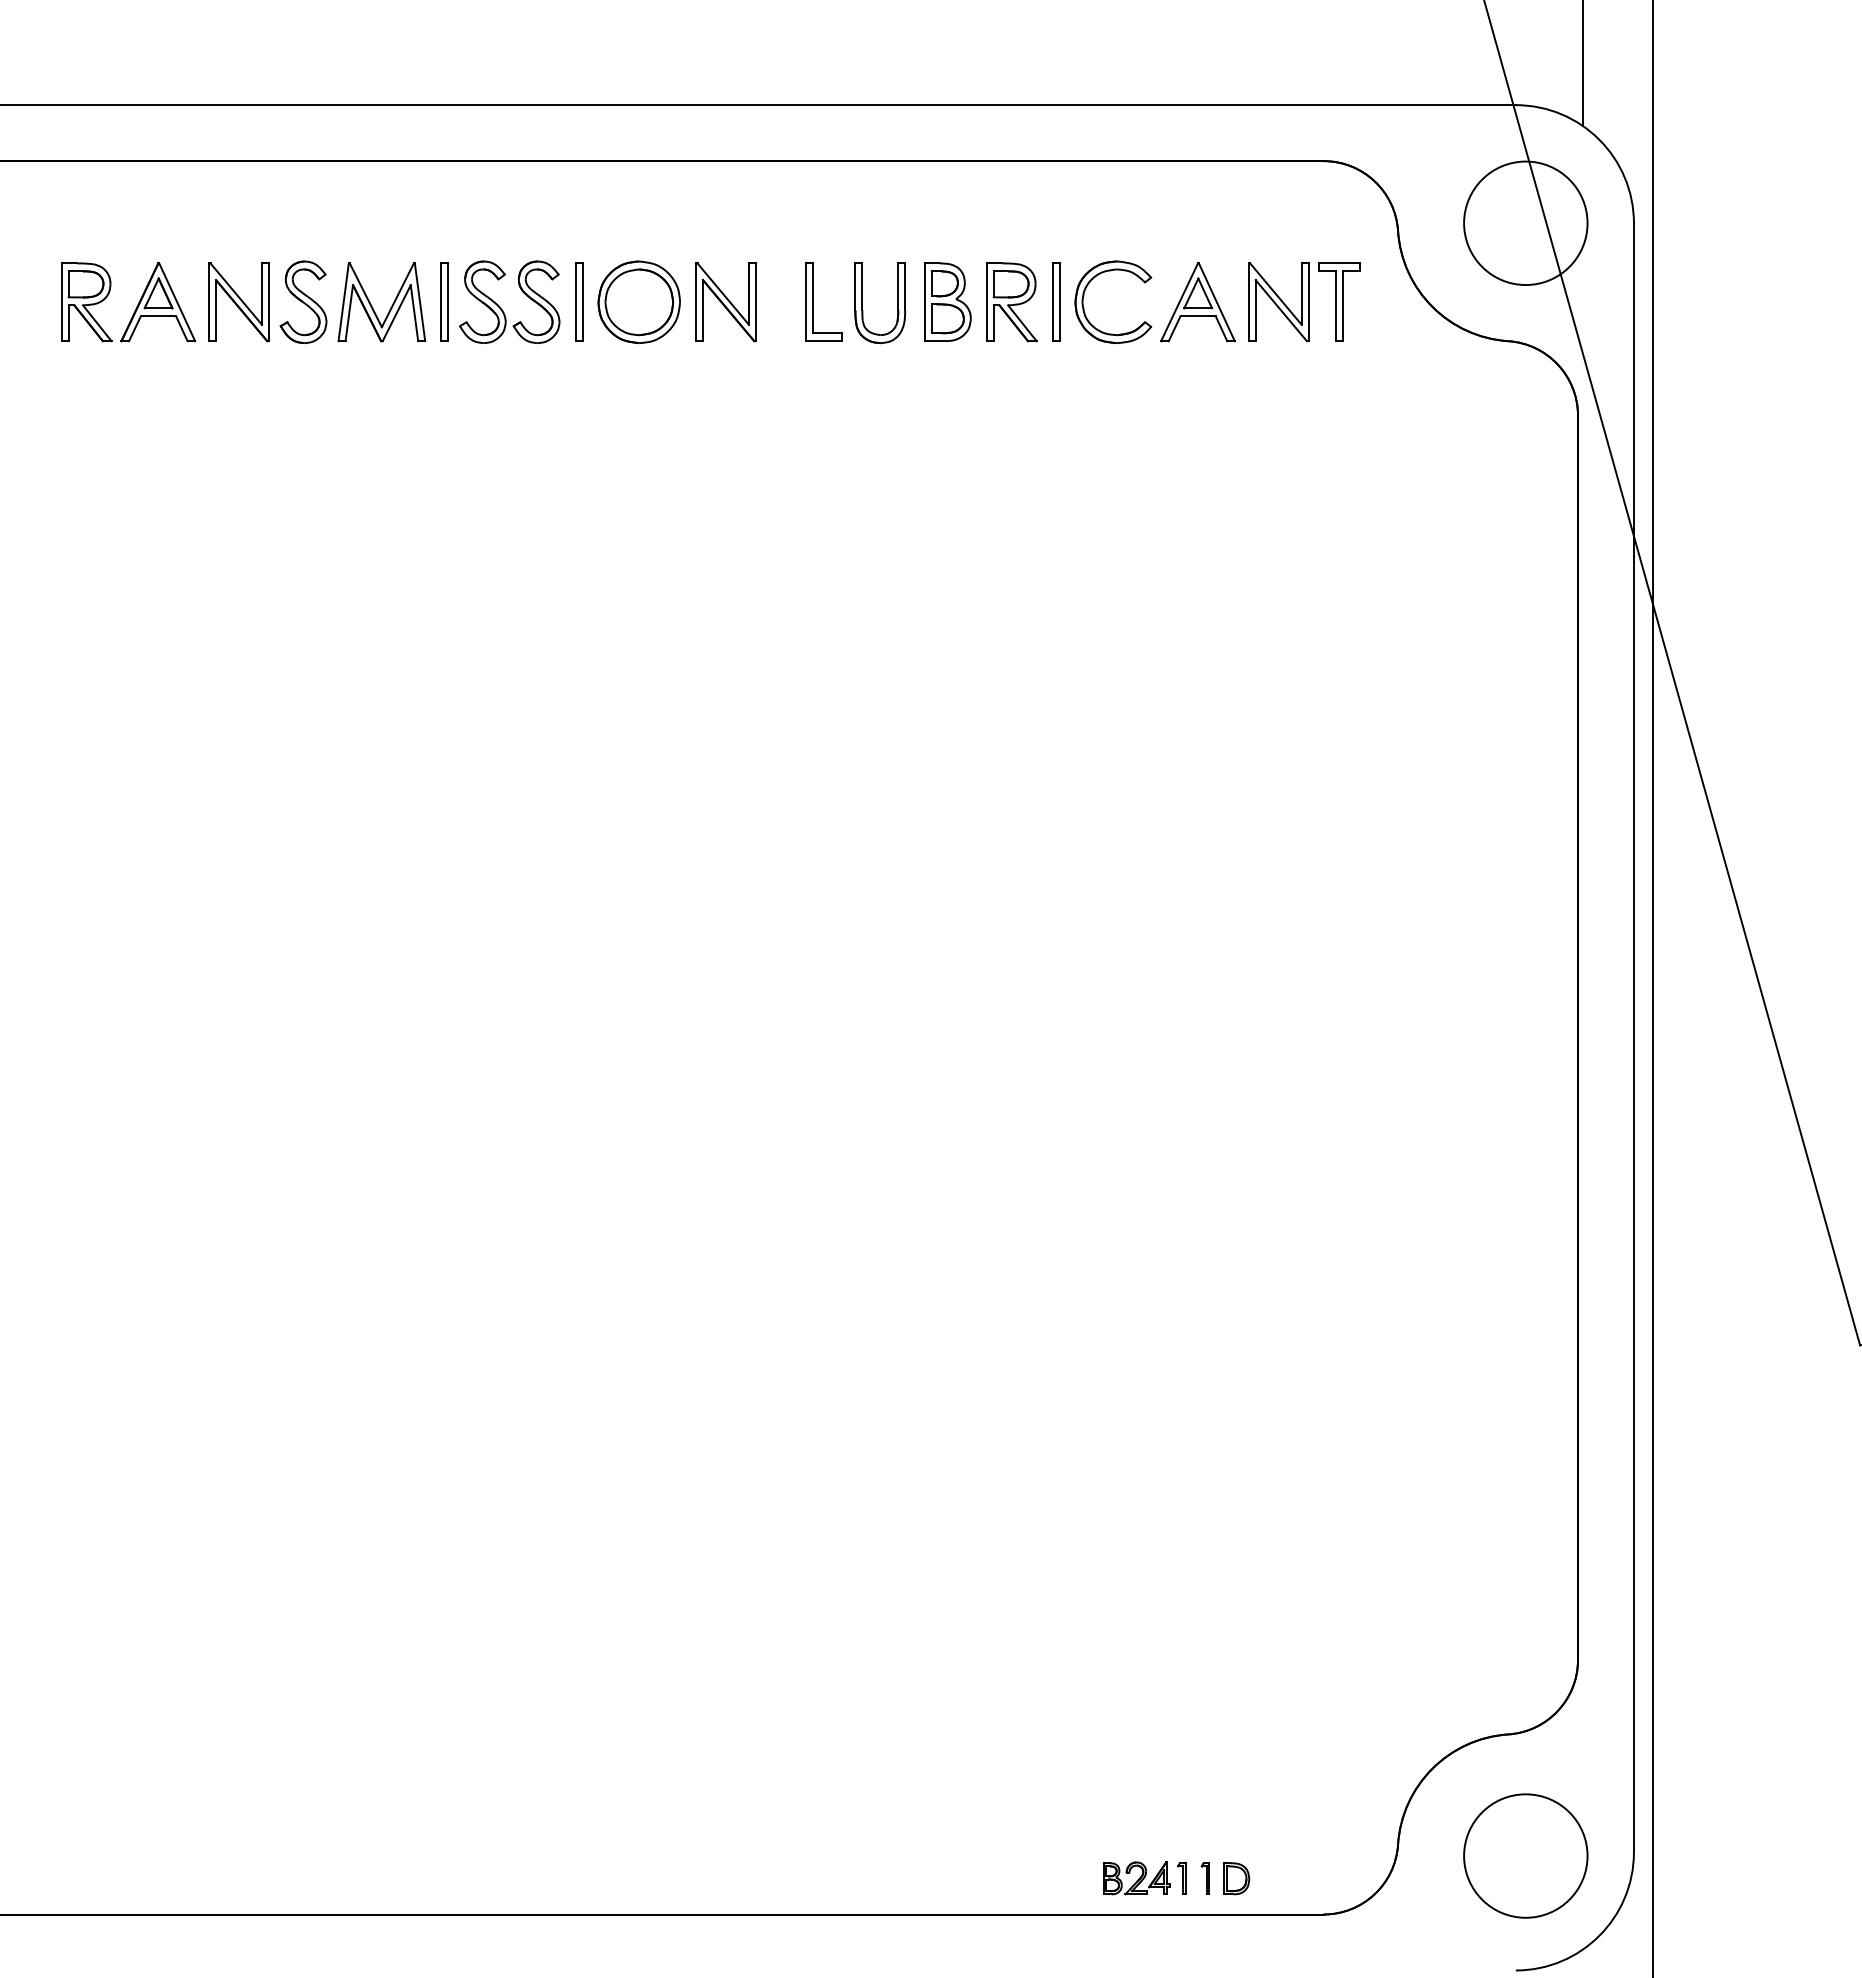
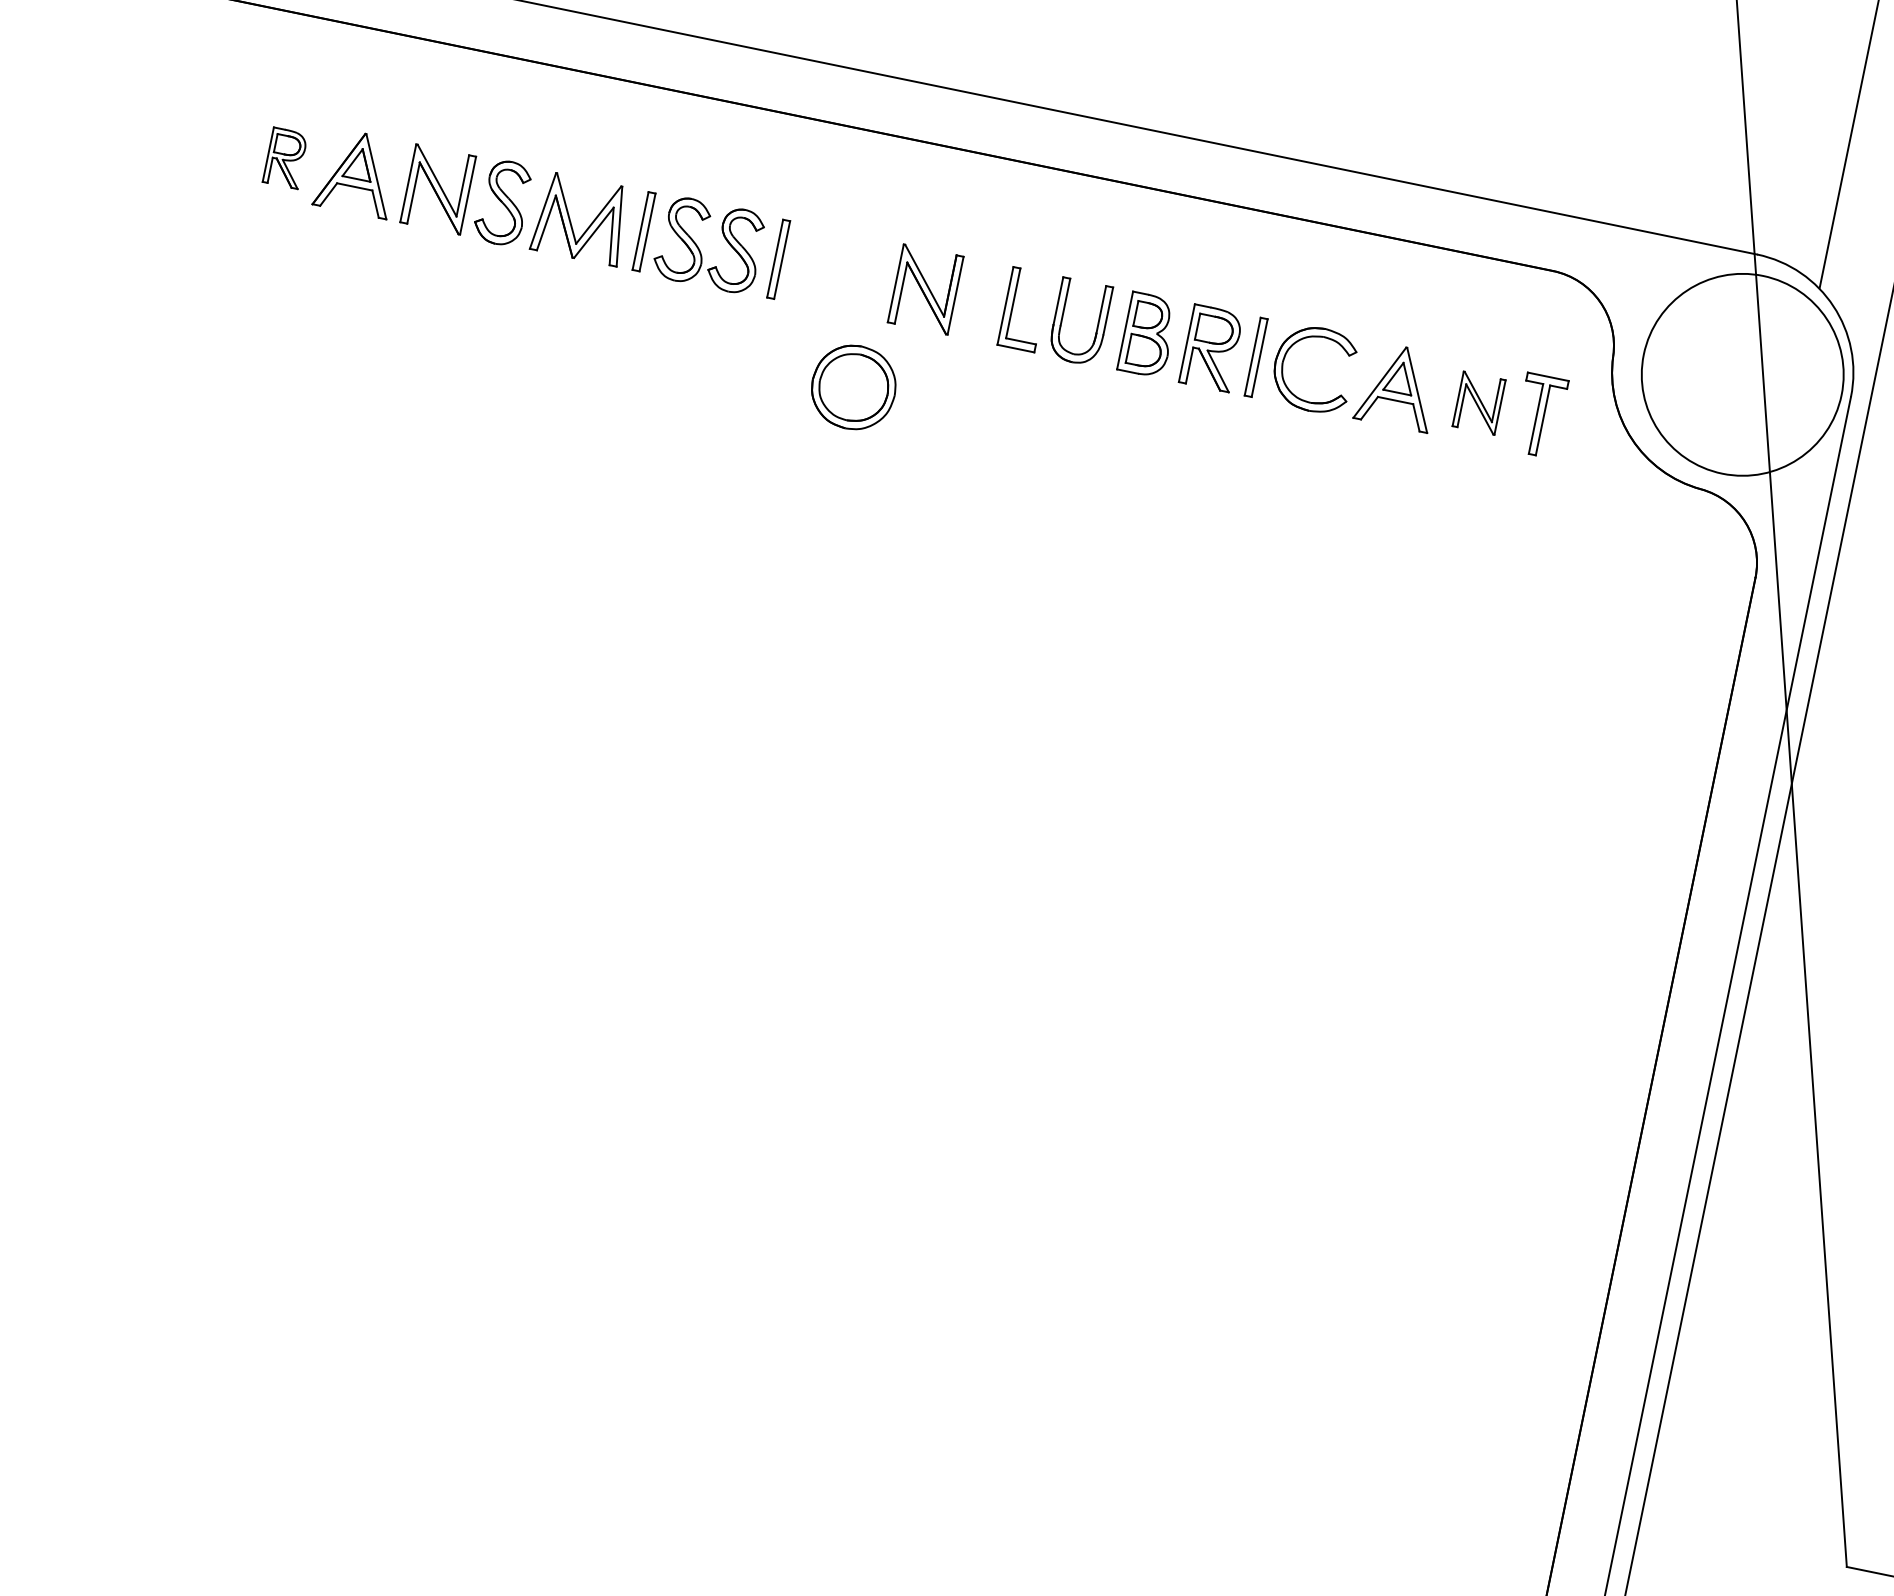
circle: (1525, 223) -> (1742, 374), size x1.6
part: (86, 302) -> (285, 158), size x0.7
part: (638, 302) -> (852, 387), moved
part: (1278, 302) -> (1478, 403), size x0.7

